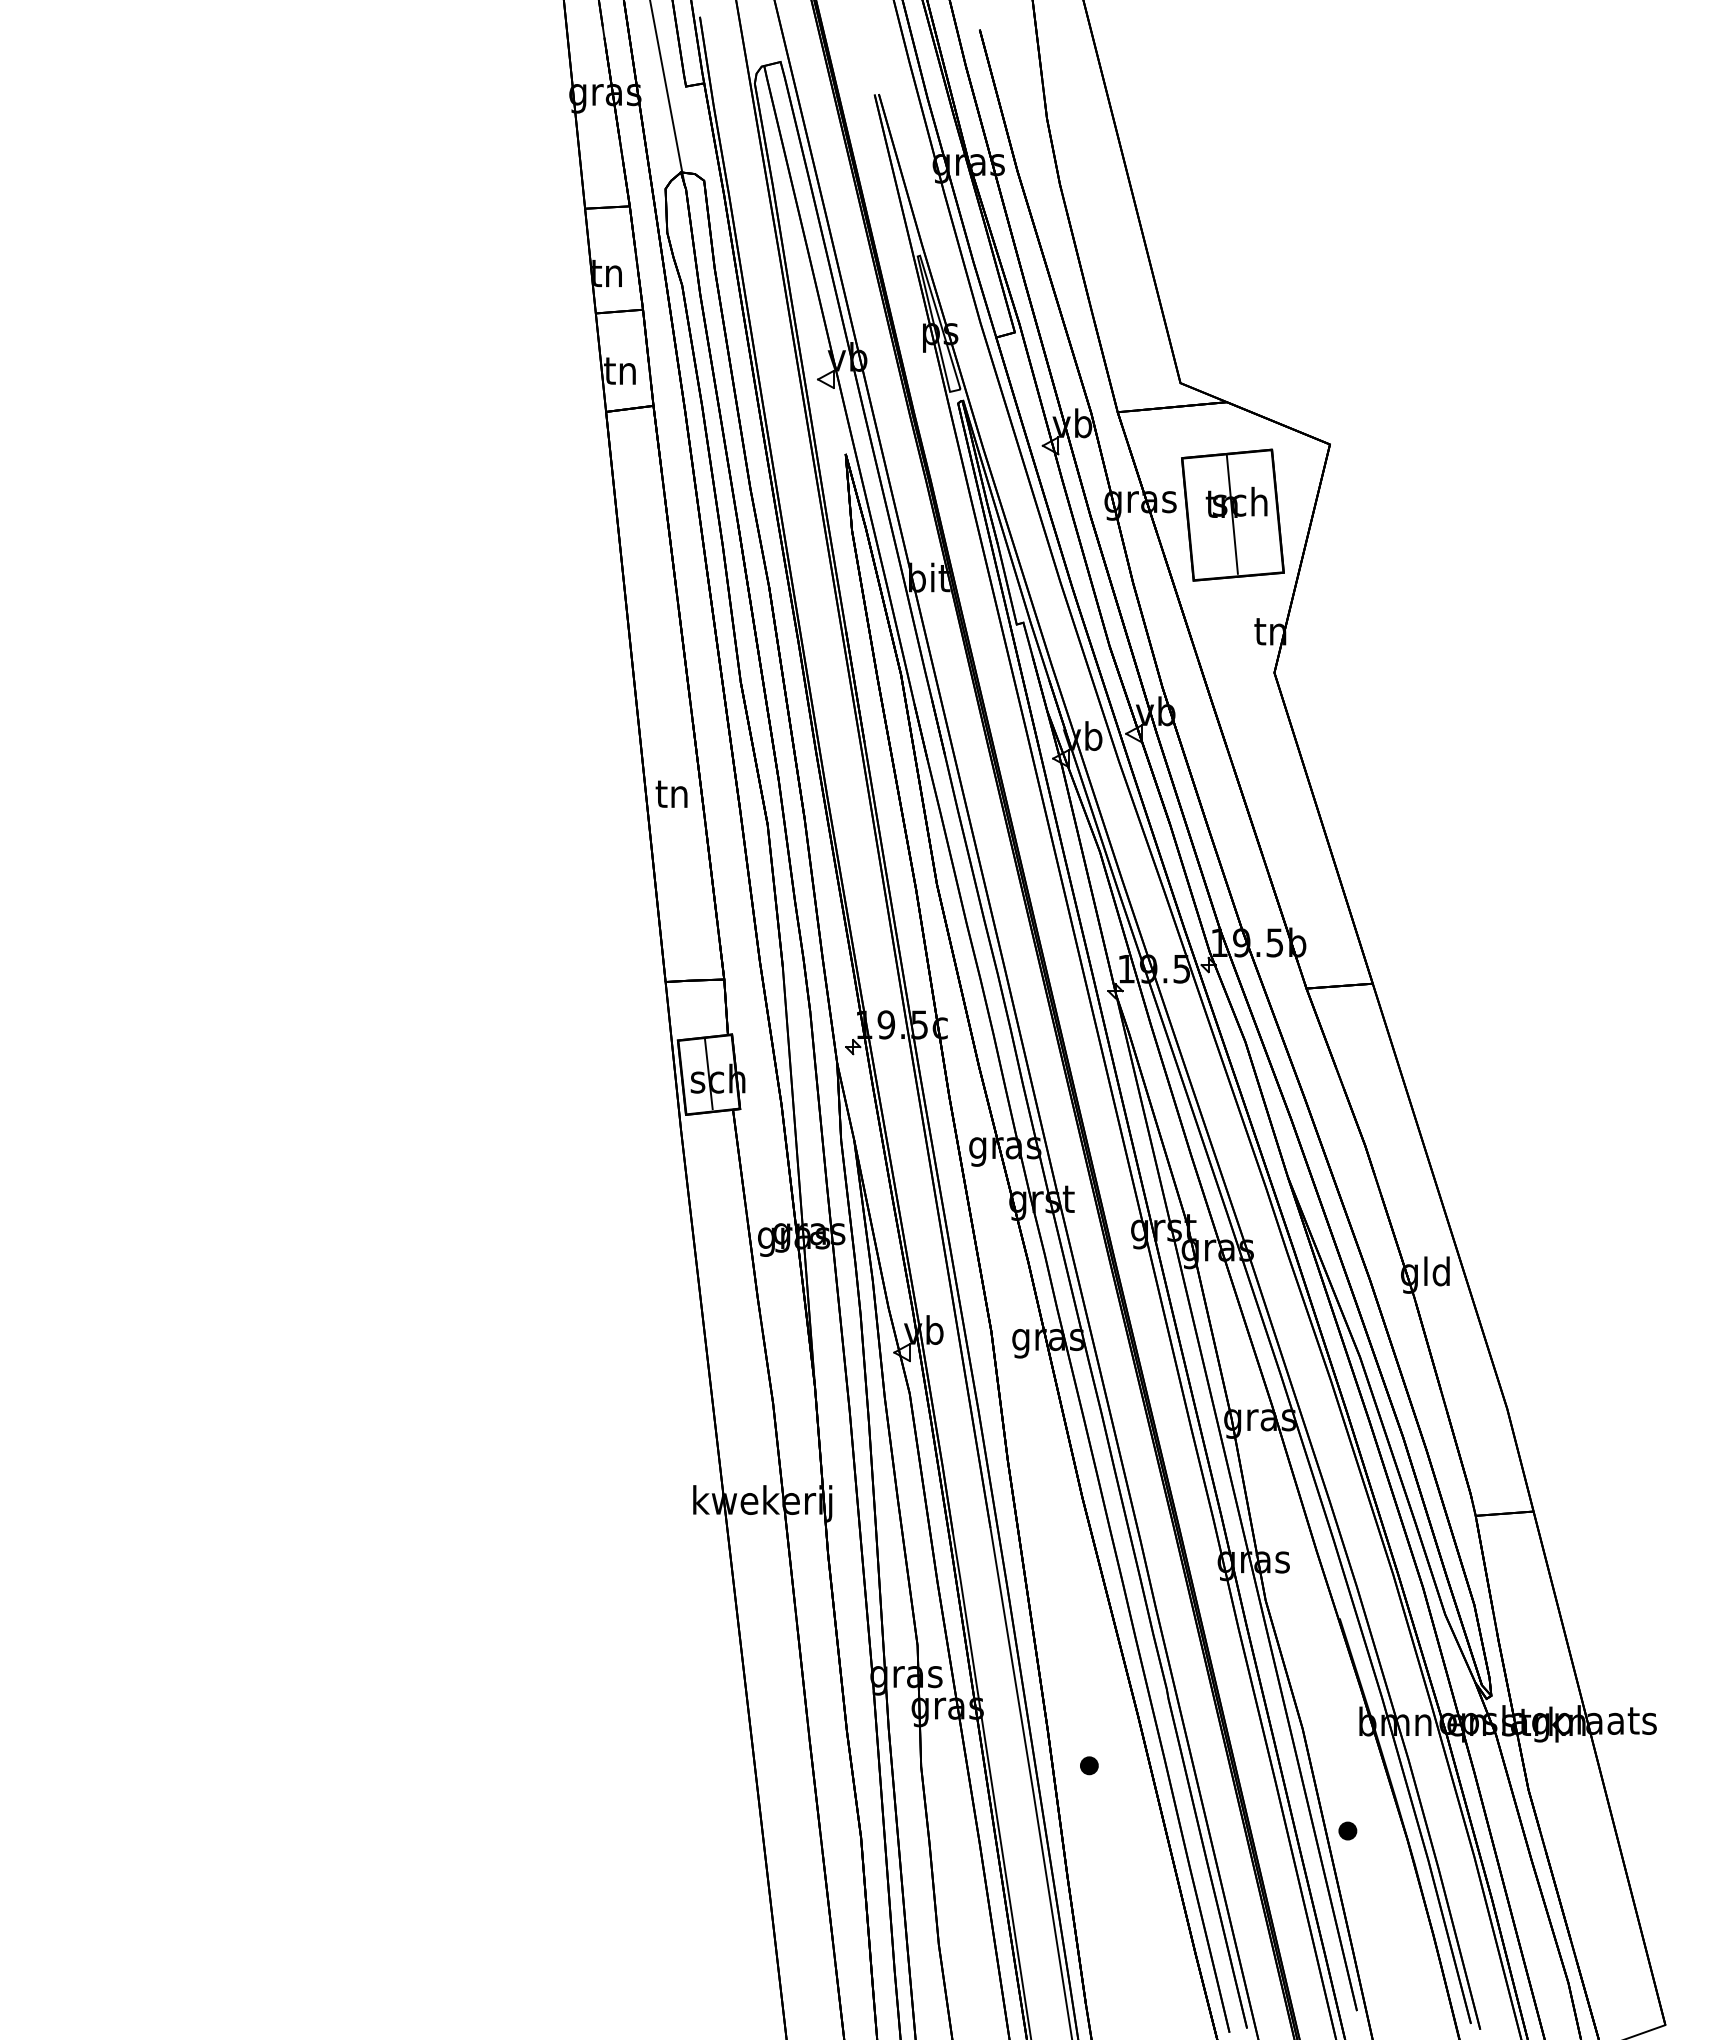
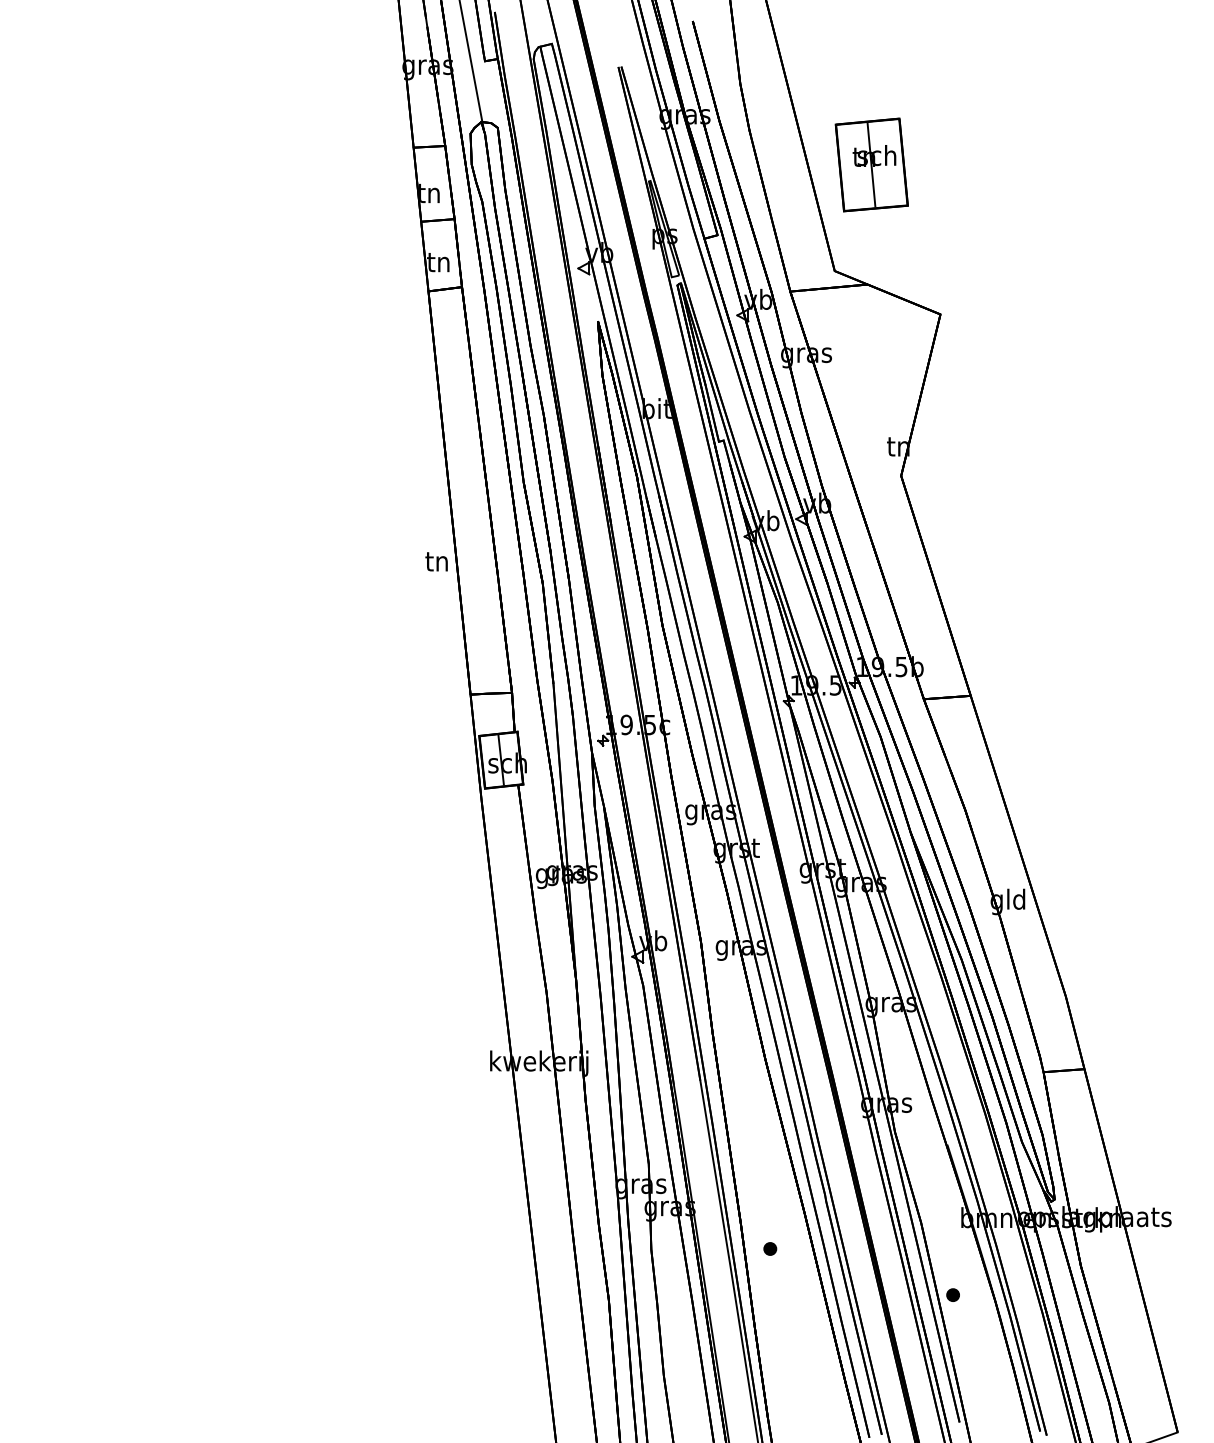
part: (1232, 514) -> (871, 164), moved
text: (671, 793) -> (436, 561), moved

